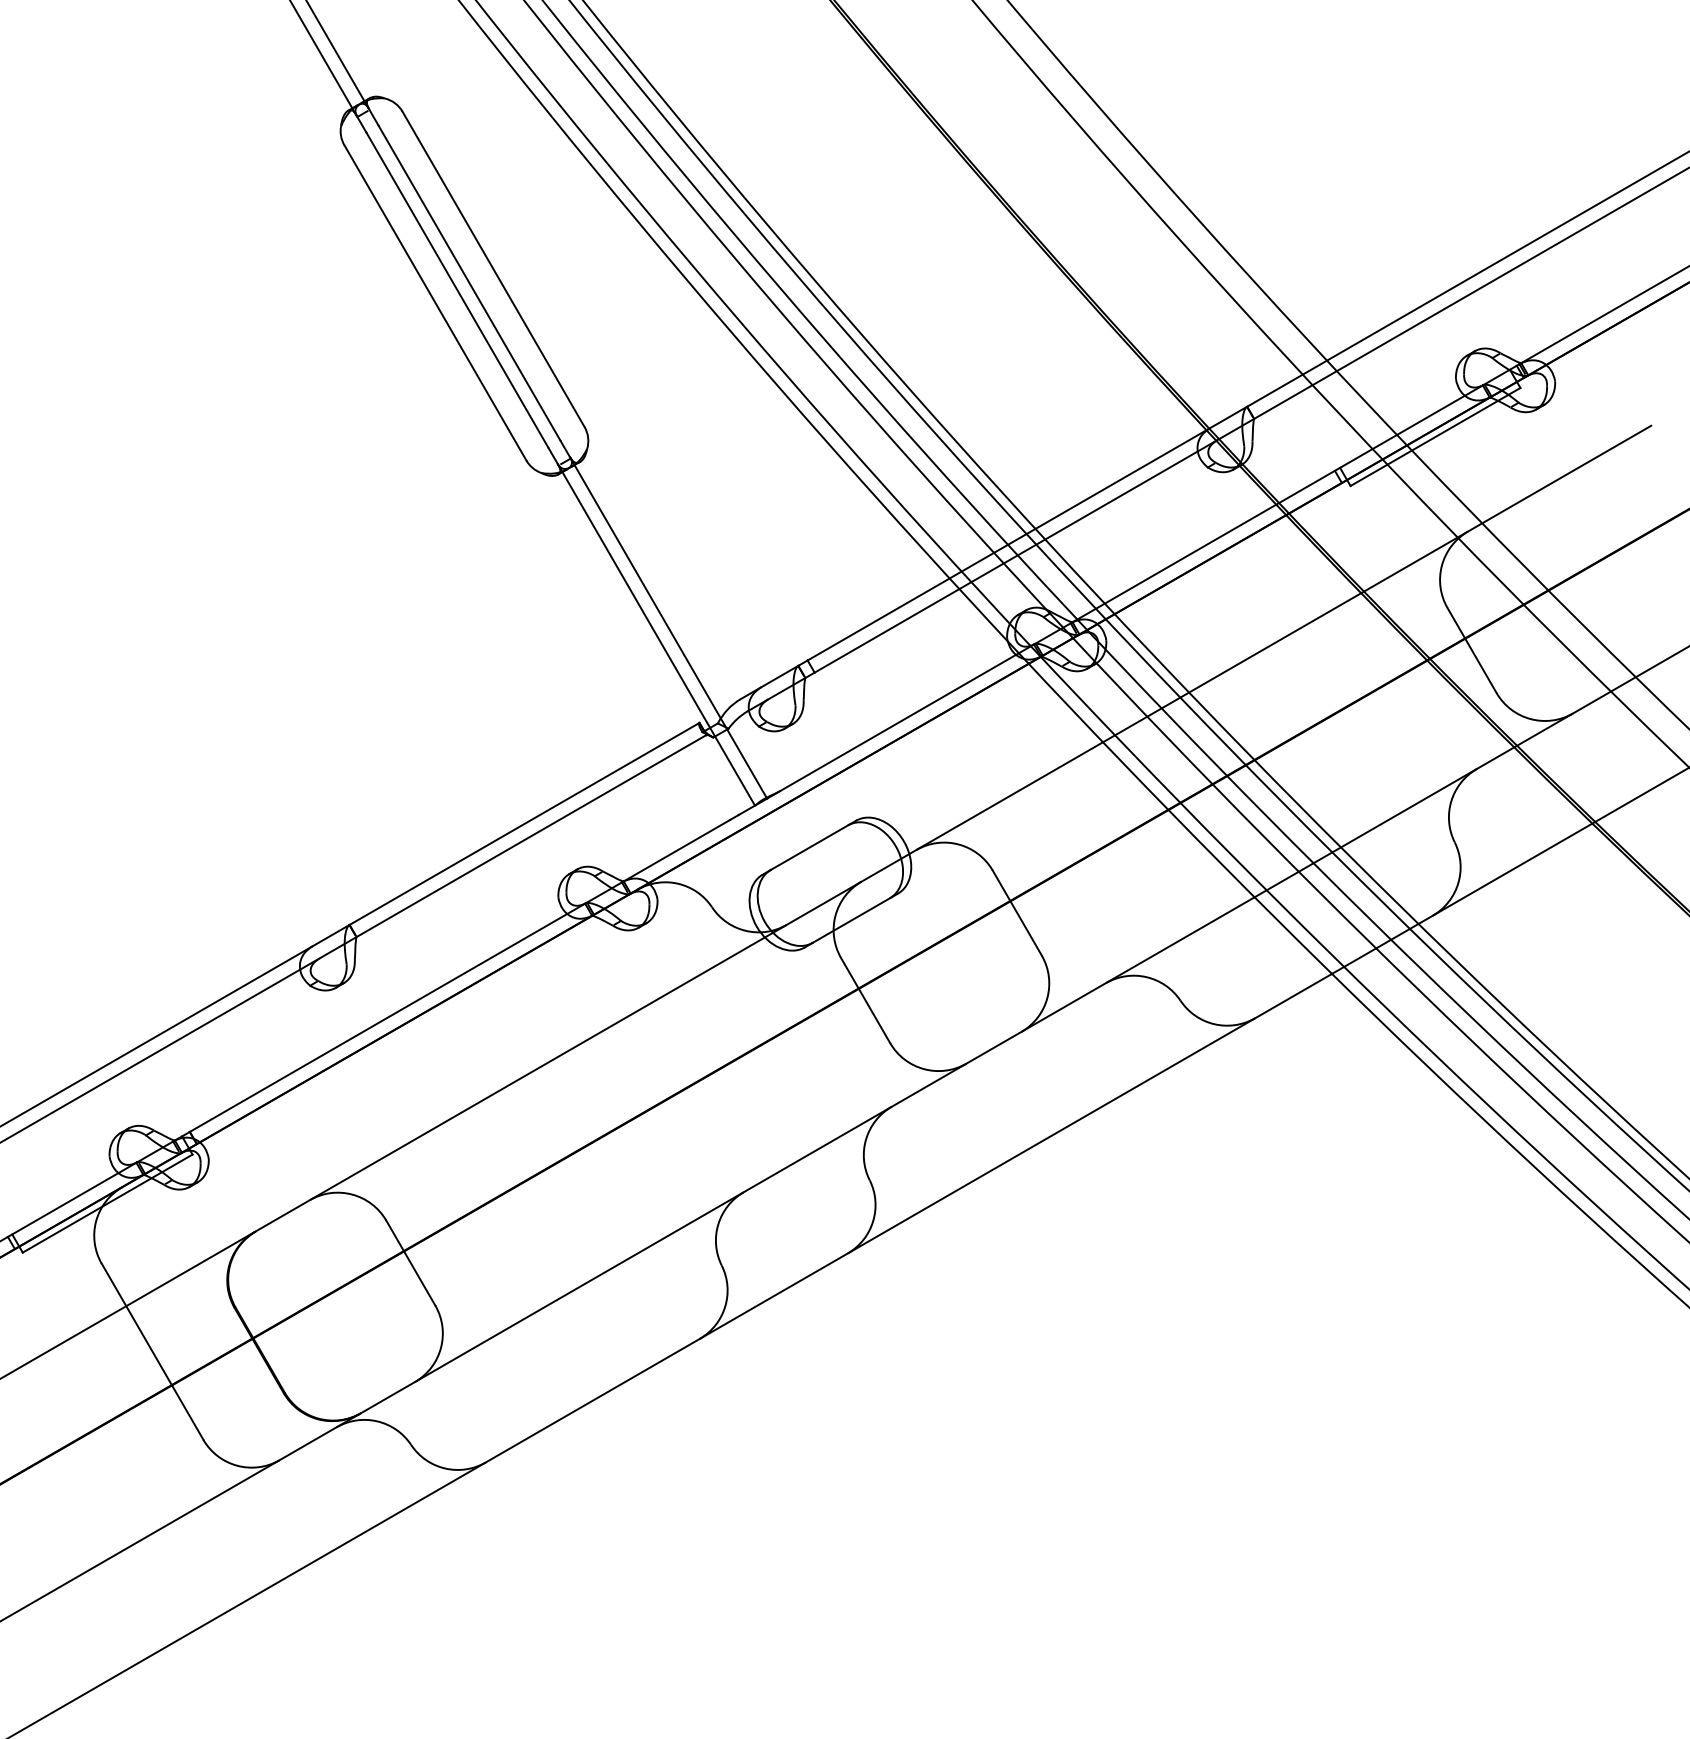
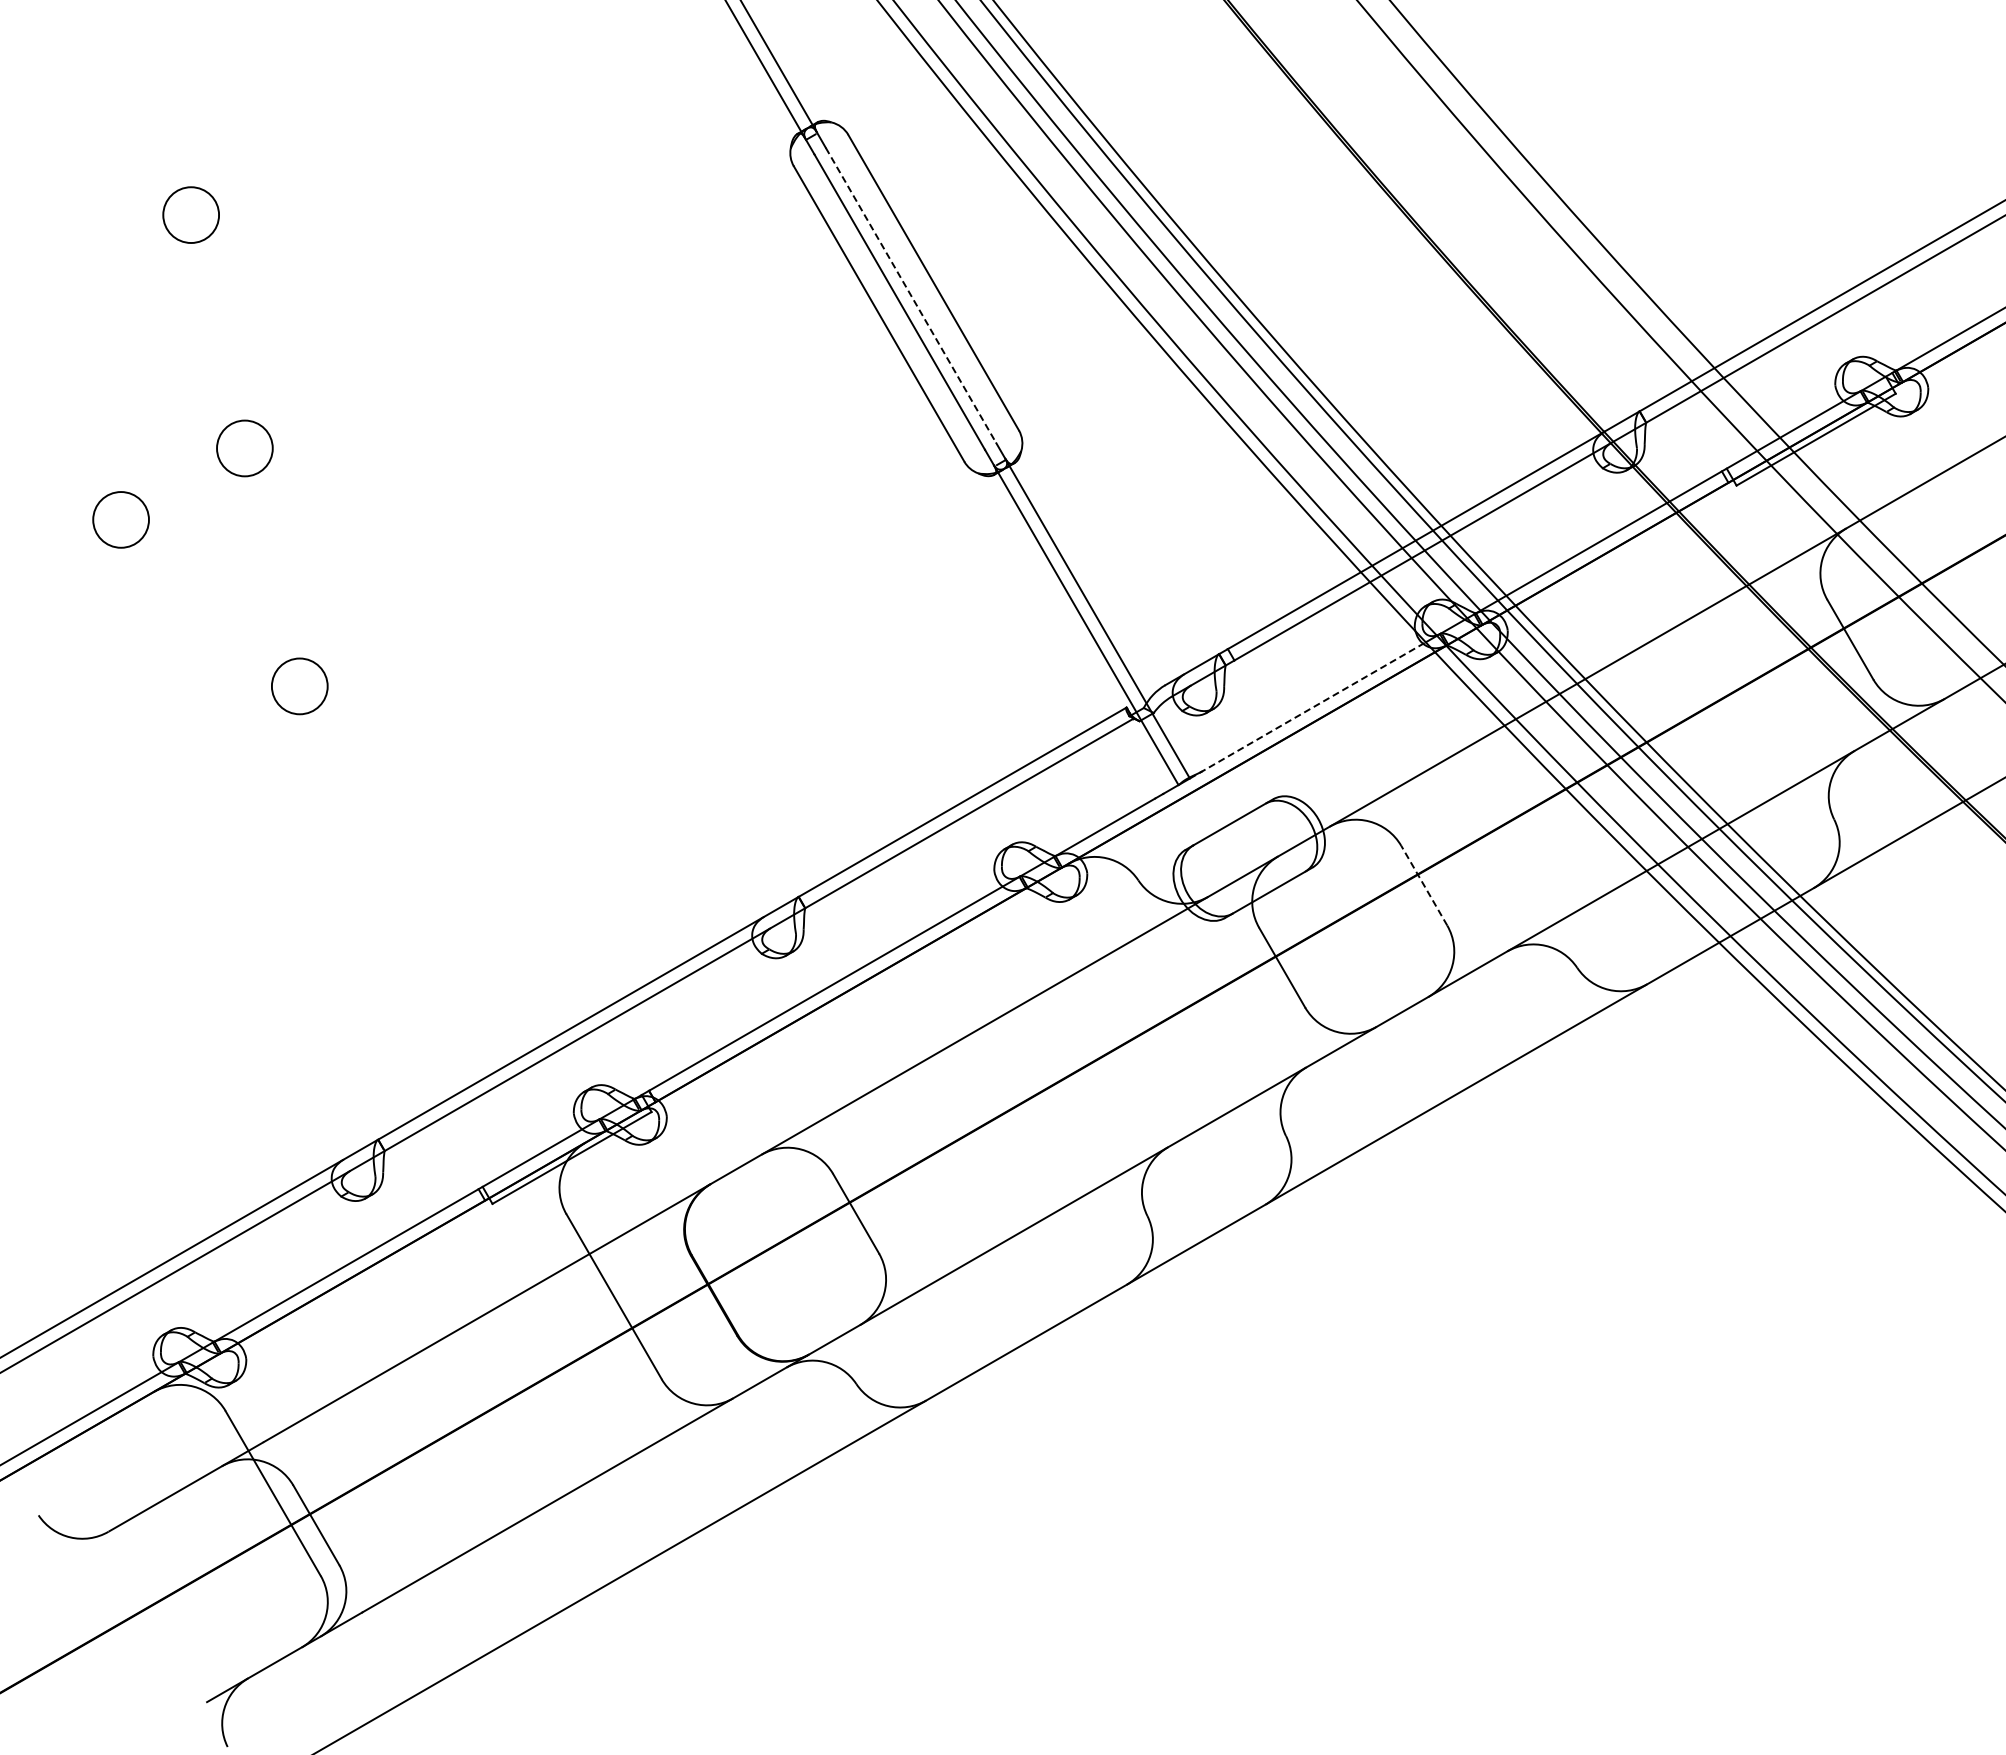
line: (469, 283) -> (911, 295), solid -> dashed
line: (893, 726) -> (1308, 710), solid -> dashed
line: (1017, 912) -> (1424, 885), solid -> dashed

